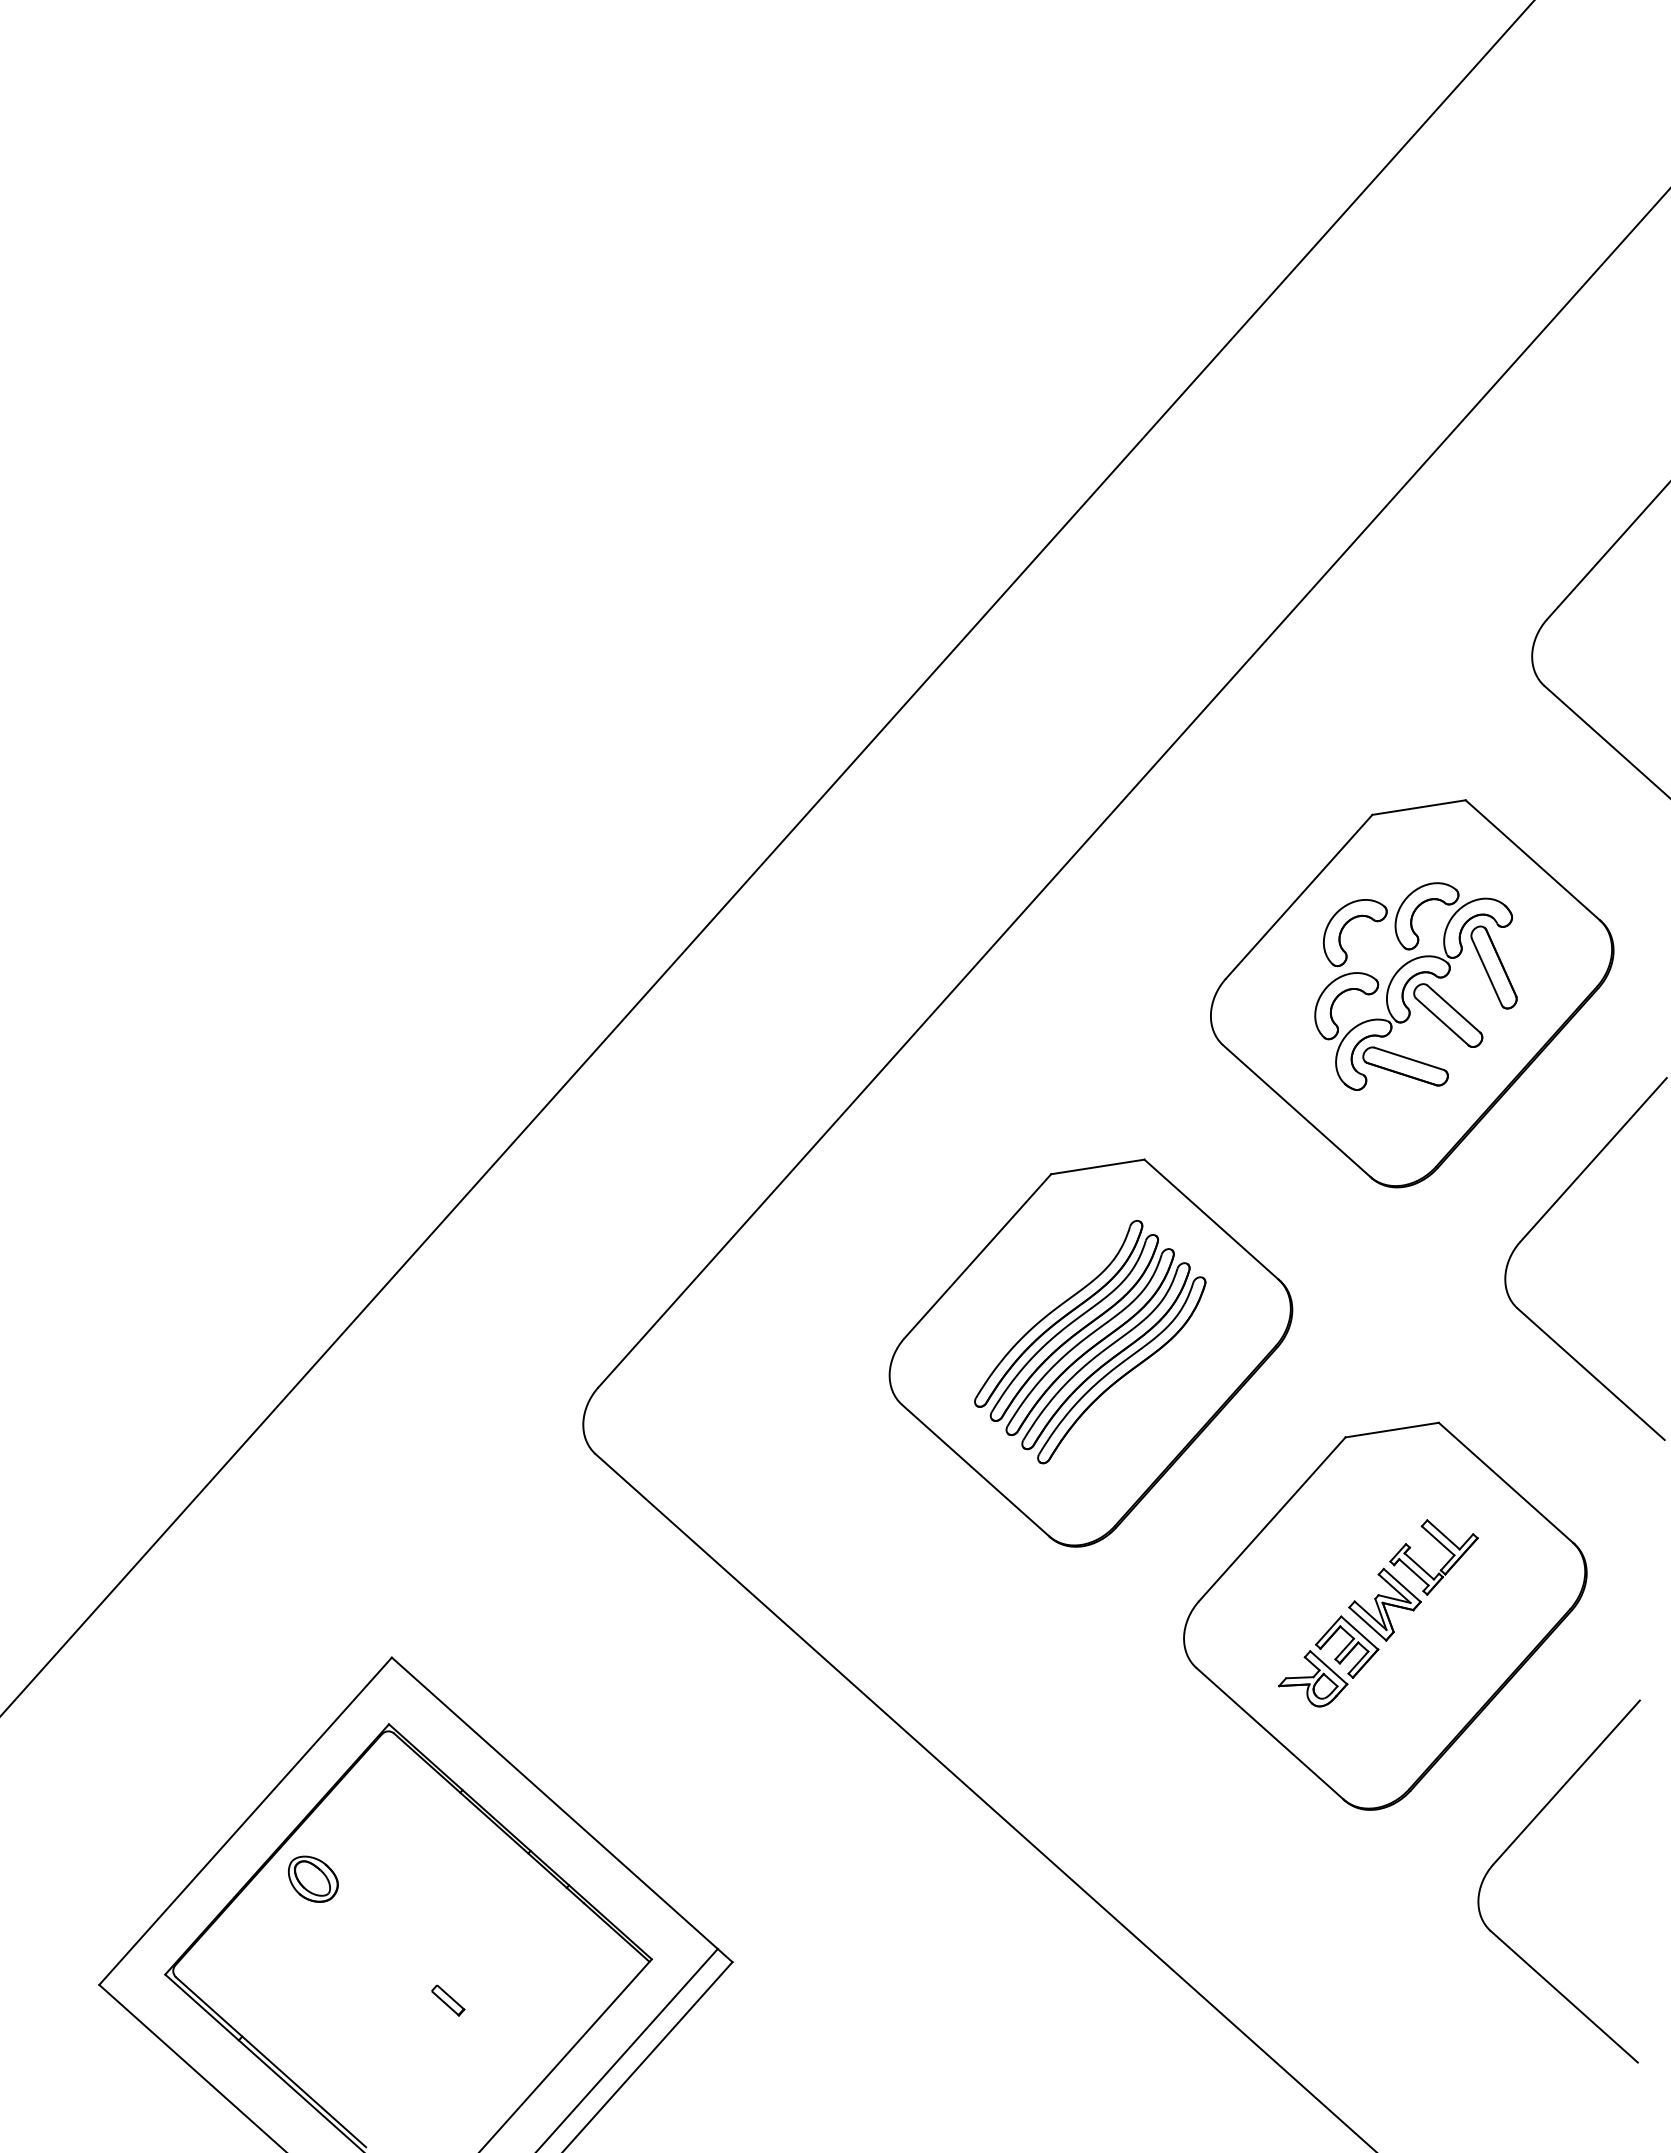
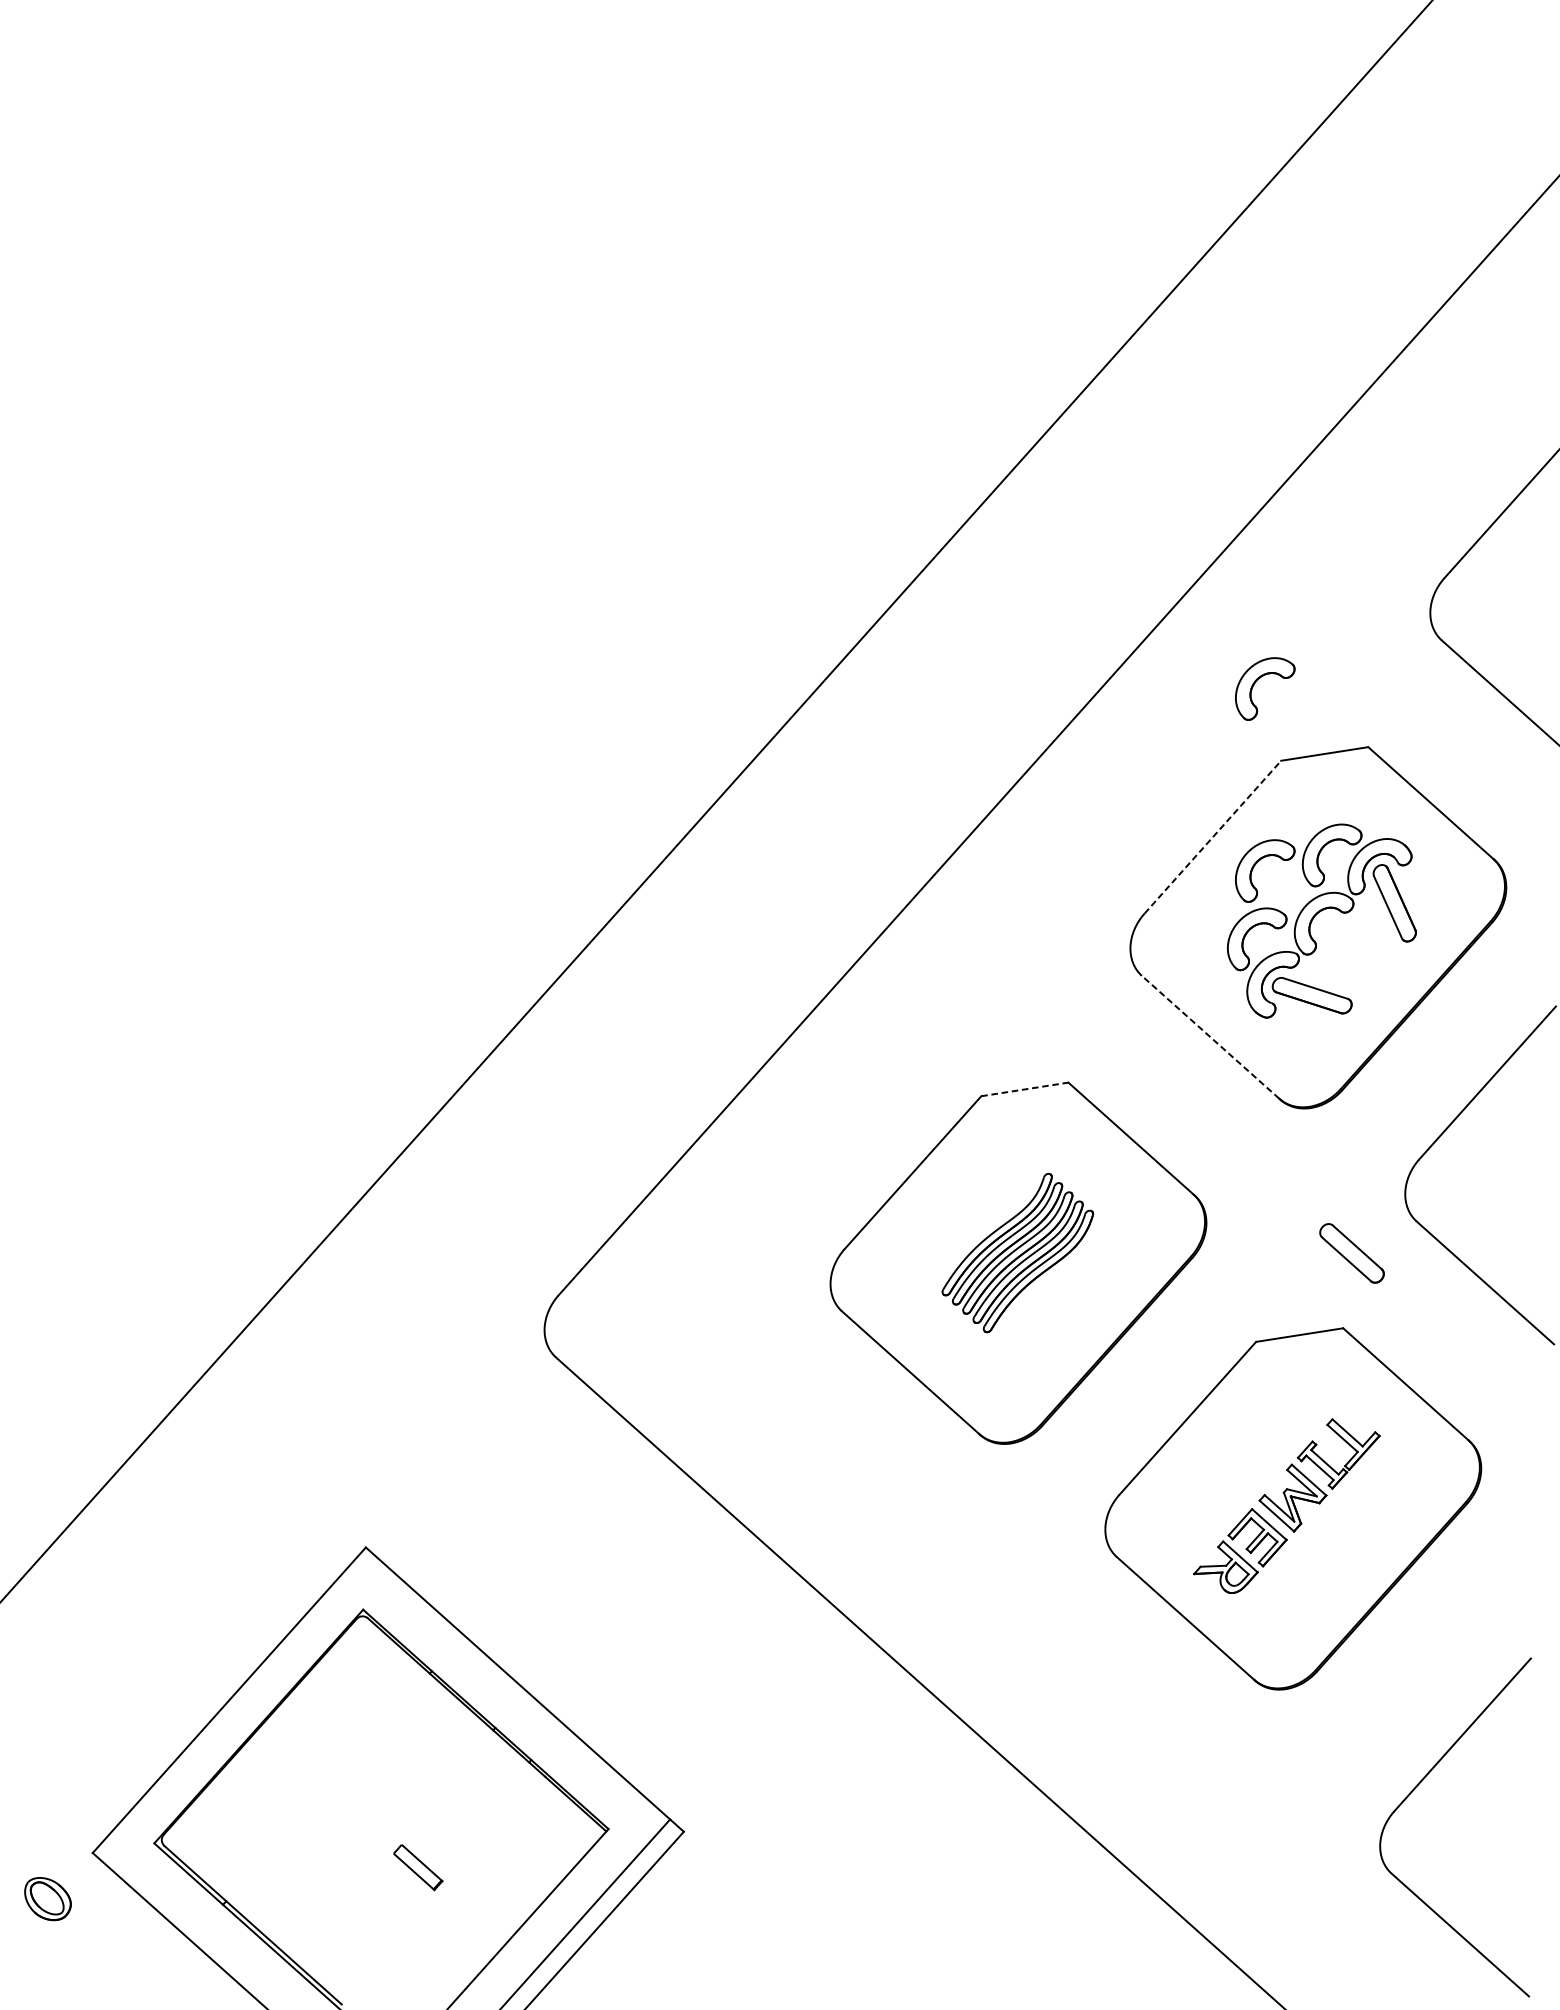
part: (1345, 731) -> (1256, 682), added
line: (1299, 896) -> (1213, 836), solid -> dashed
part: (1448, 1015) -> (1352, 1253), moved
line: (1296, 1111) -> (1210, 1037), solid -> dashed
line: (1098, 1166) -> (1025, 1089), solid -> dashed
part: (1090, 1342) -> (1018, 1253), size x0.7
part: (1517, 1839) -> (1416, 1788), moved
part: (313, 1878) -> (48, 1898), moved
part: (448, 2000) -> (418, 1867), size x1.6

